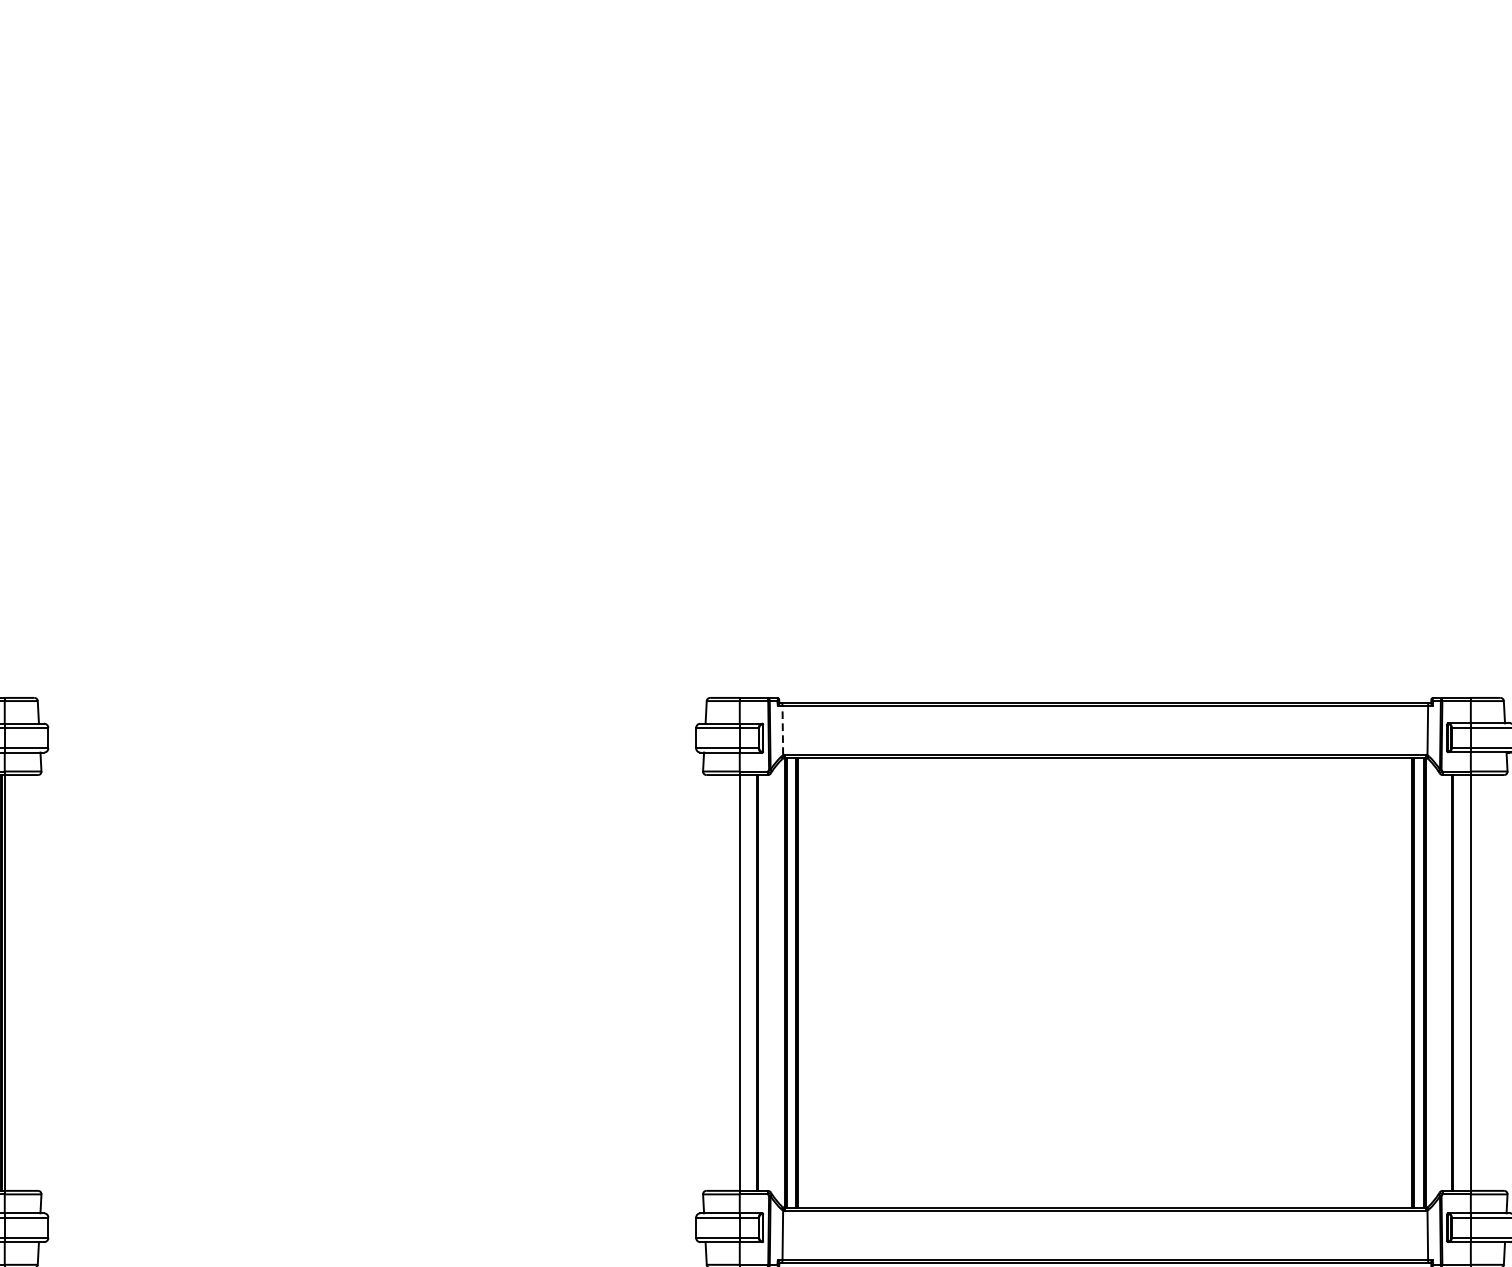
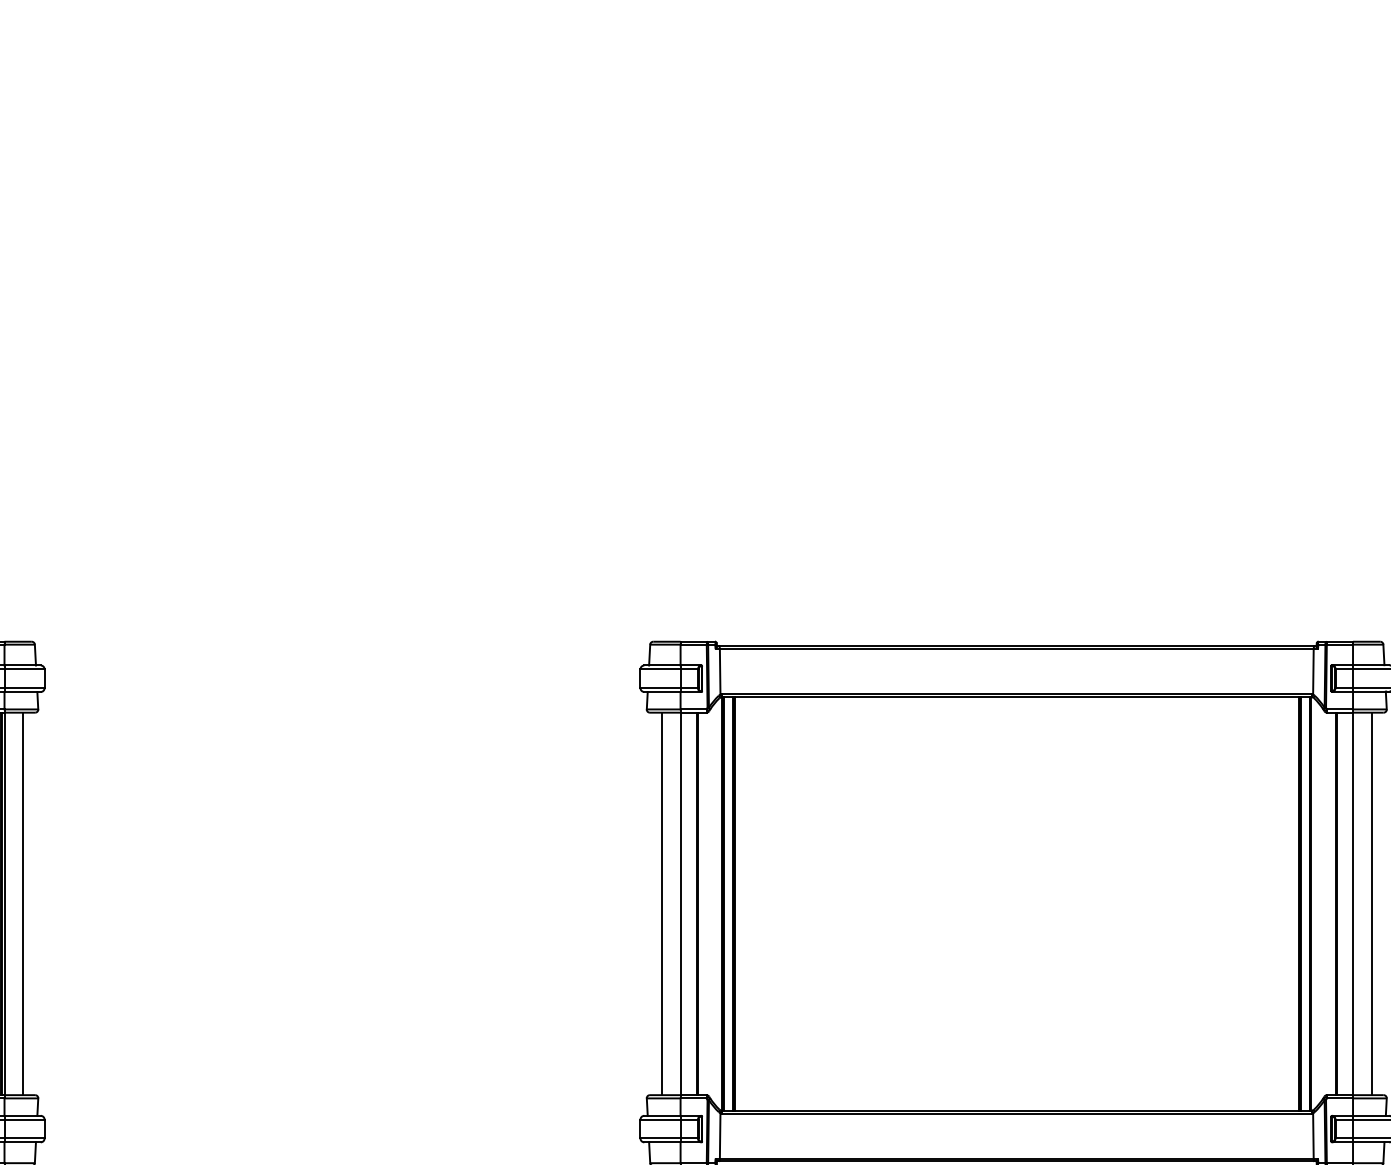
line: (783, 730) -> (720, 671), dashed -> solid
line: (25, 982) -> (23, 903), added
line: (720, 982) -> (662, 903), added
line: (1490, 982) -> (1371, 903), added

